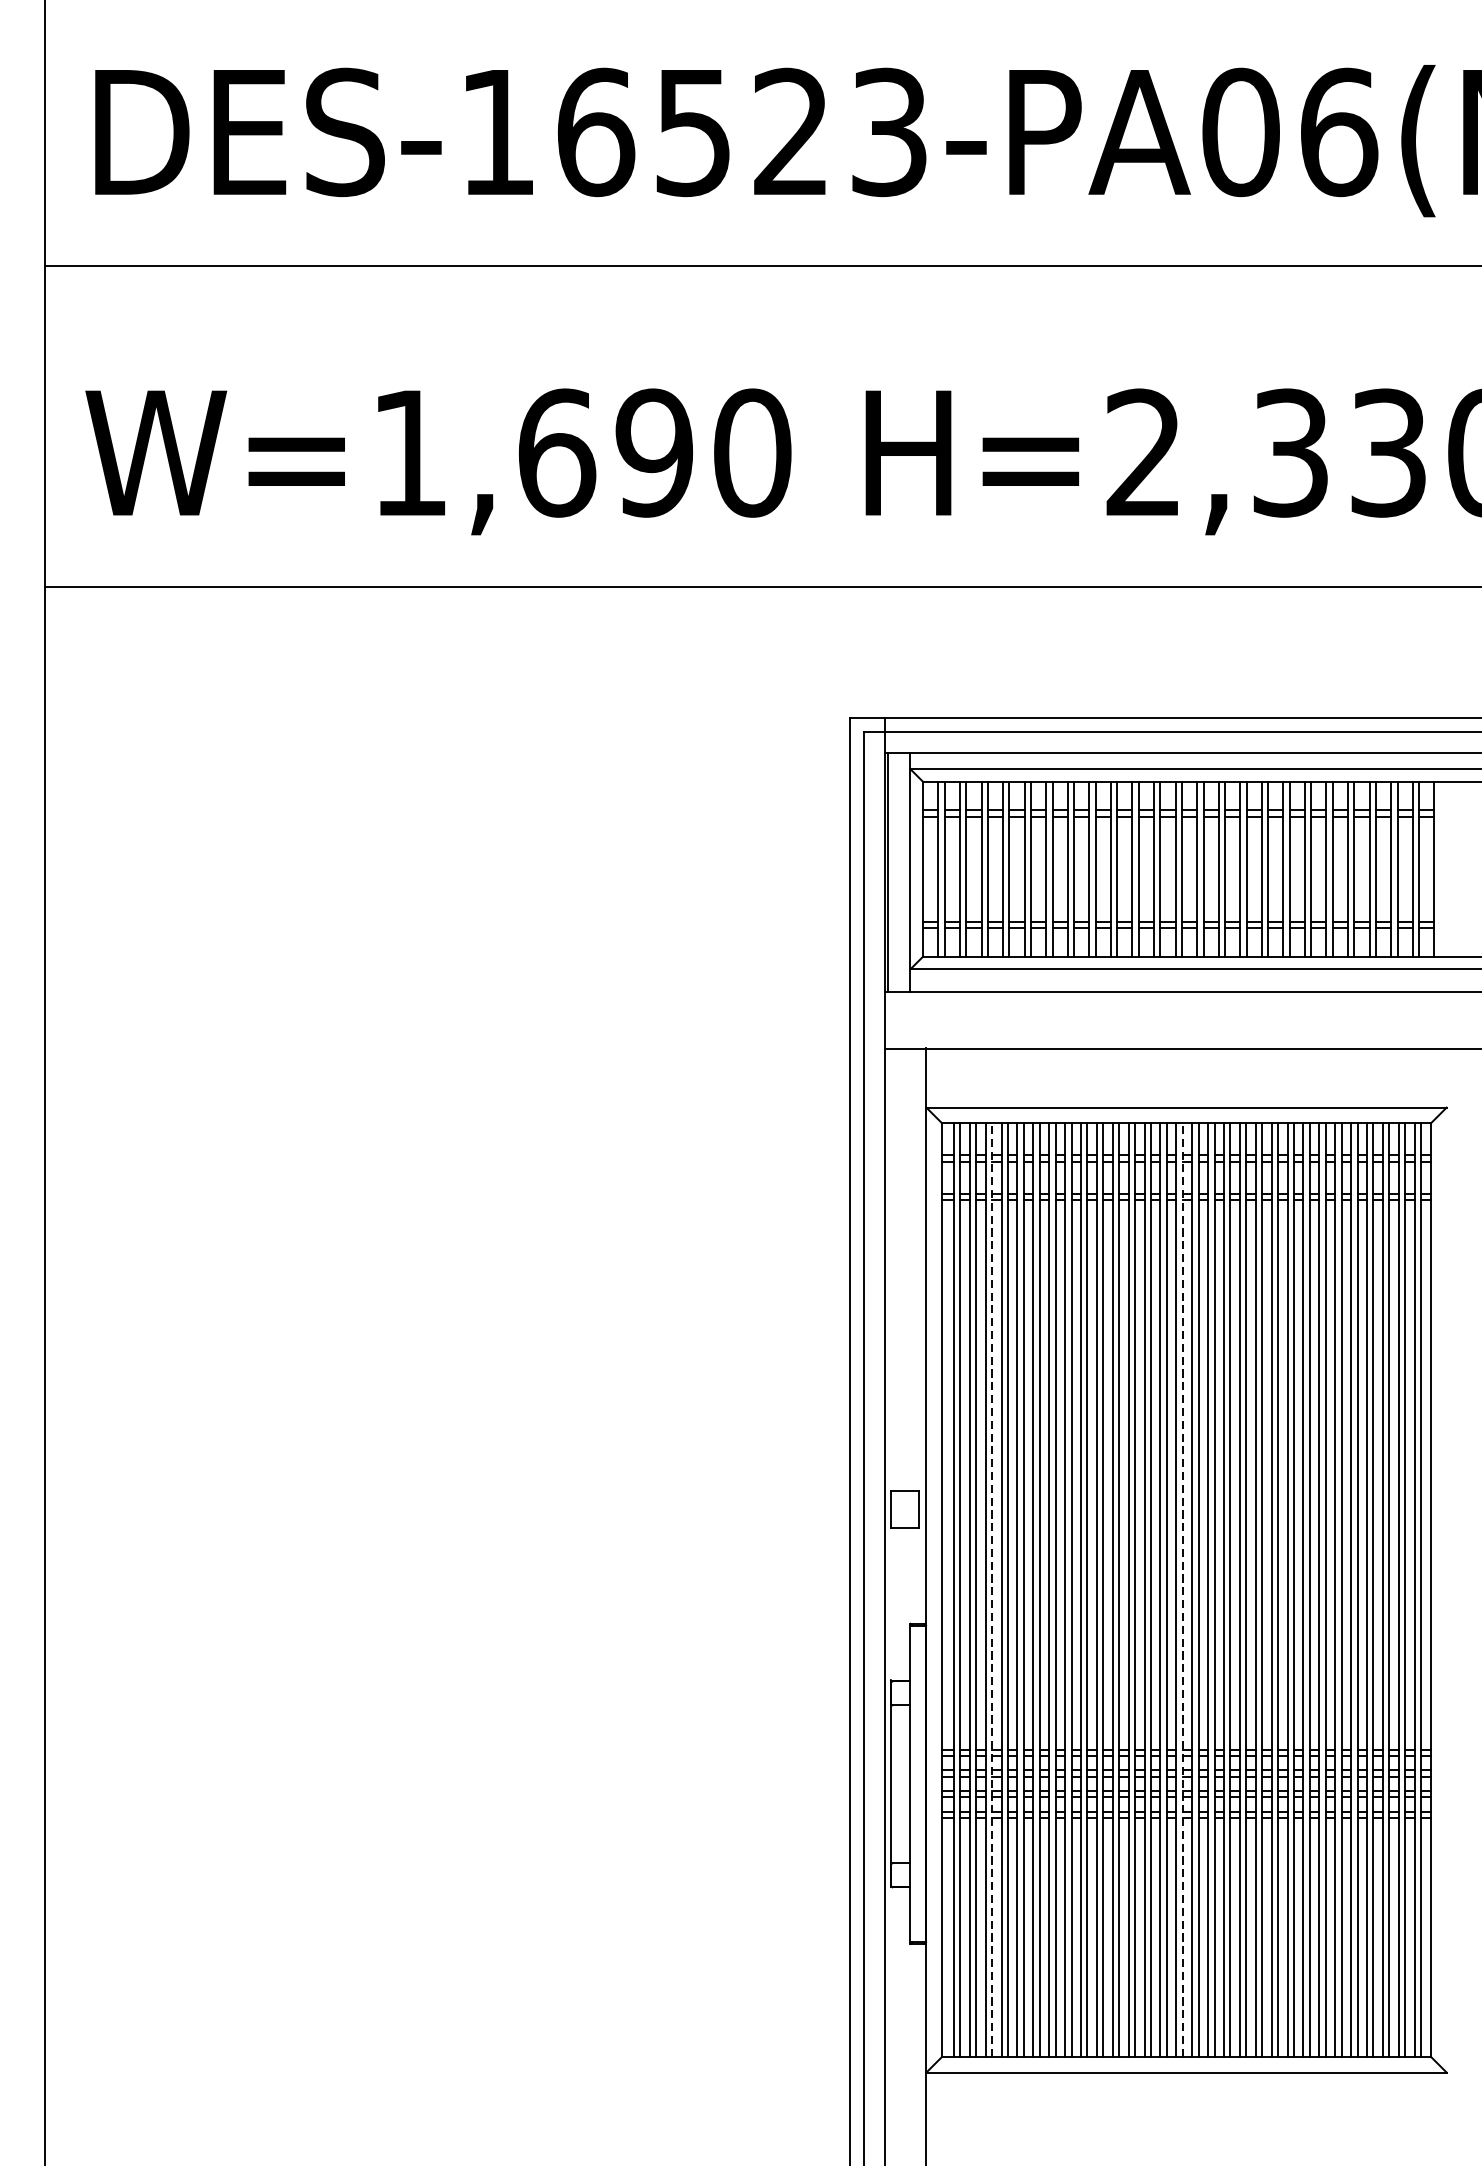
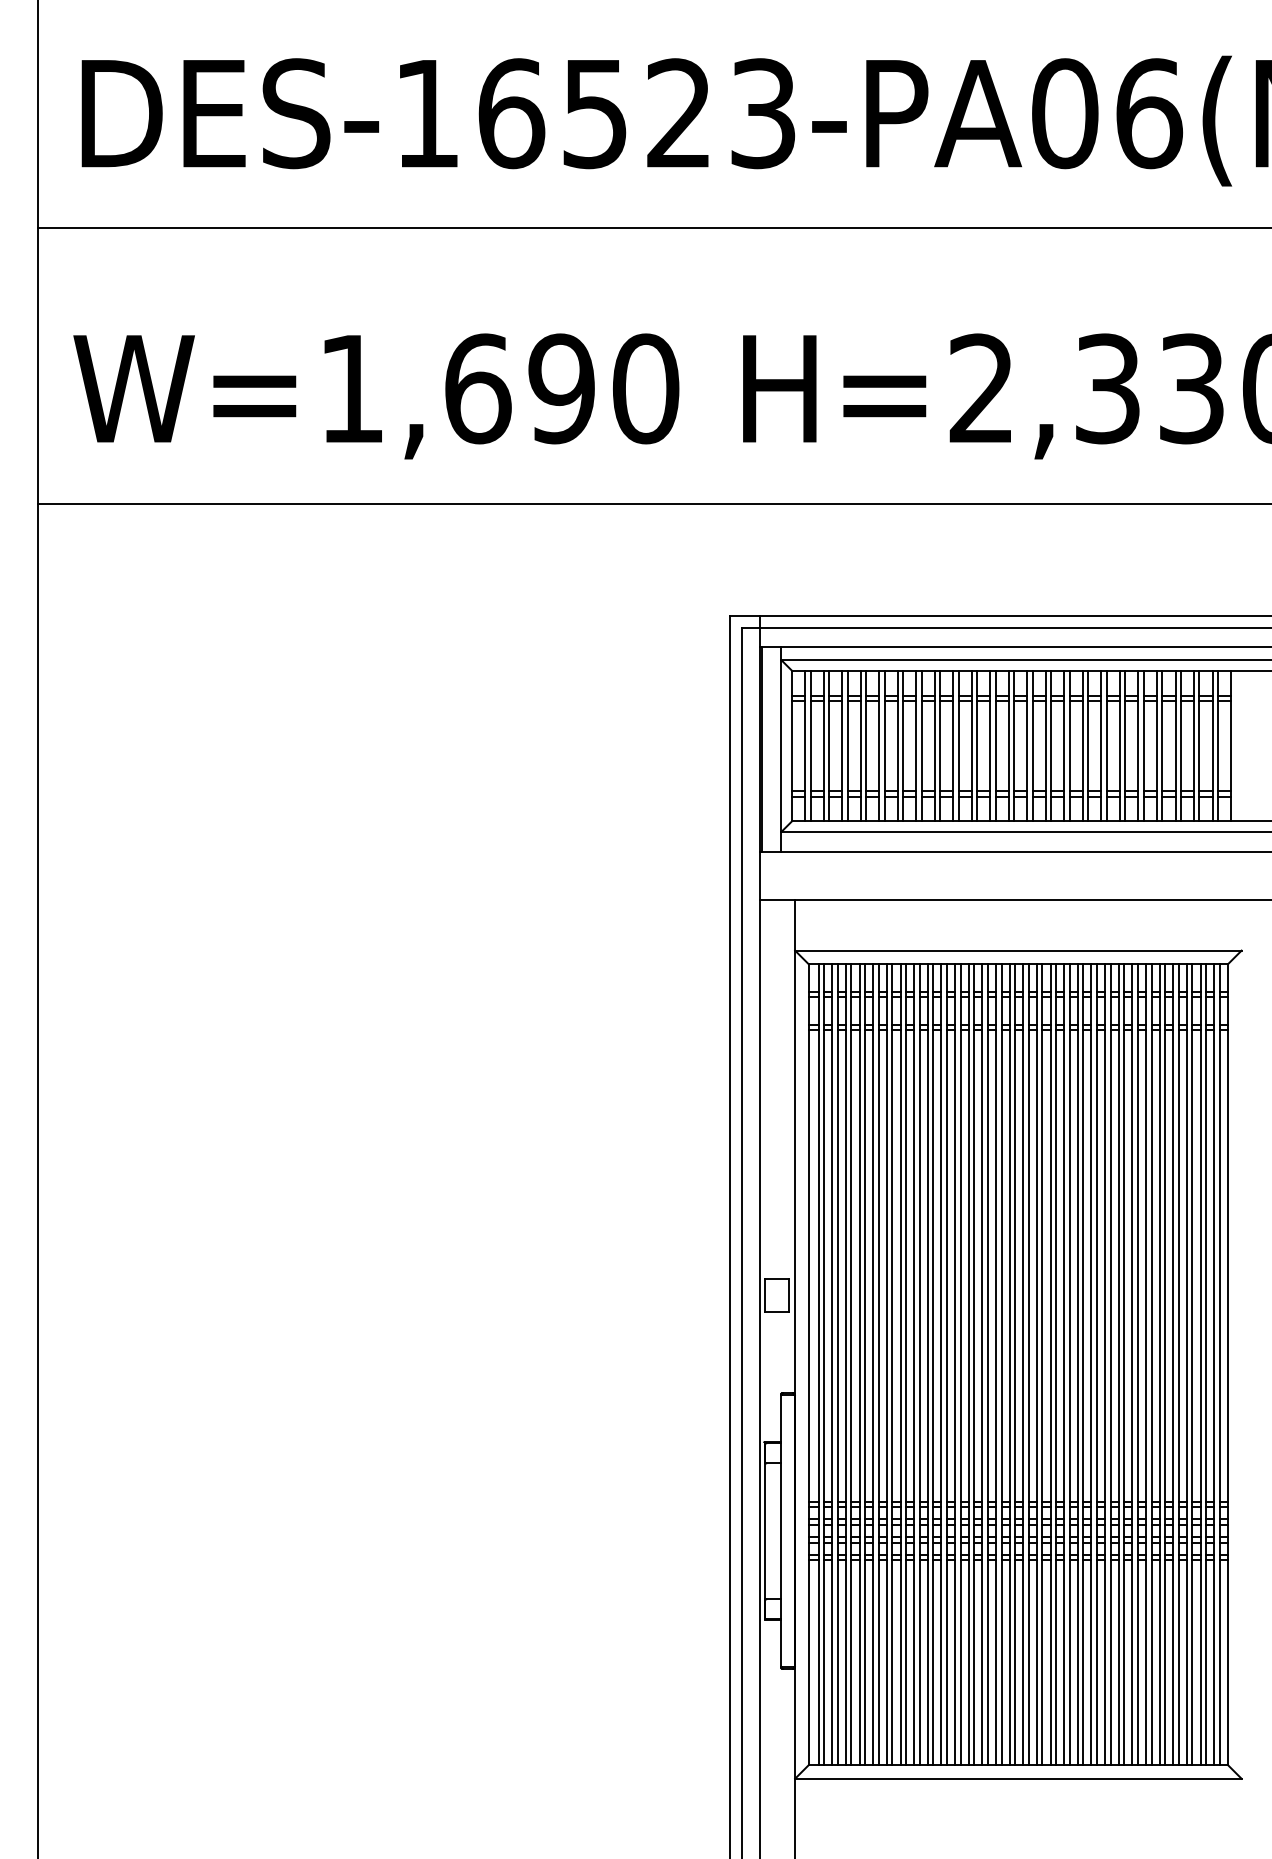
line: (992, 1589) -> (851, 1364), dashed -> solid
line: (1183, 1589) -> (1015, 1364), dashed -> solid

